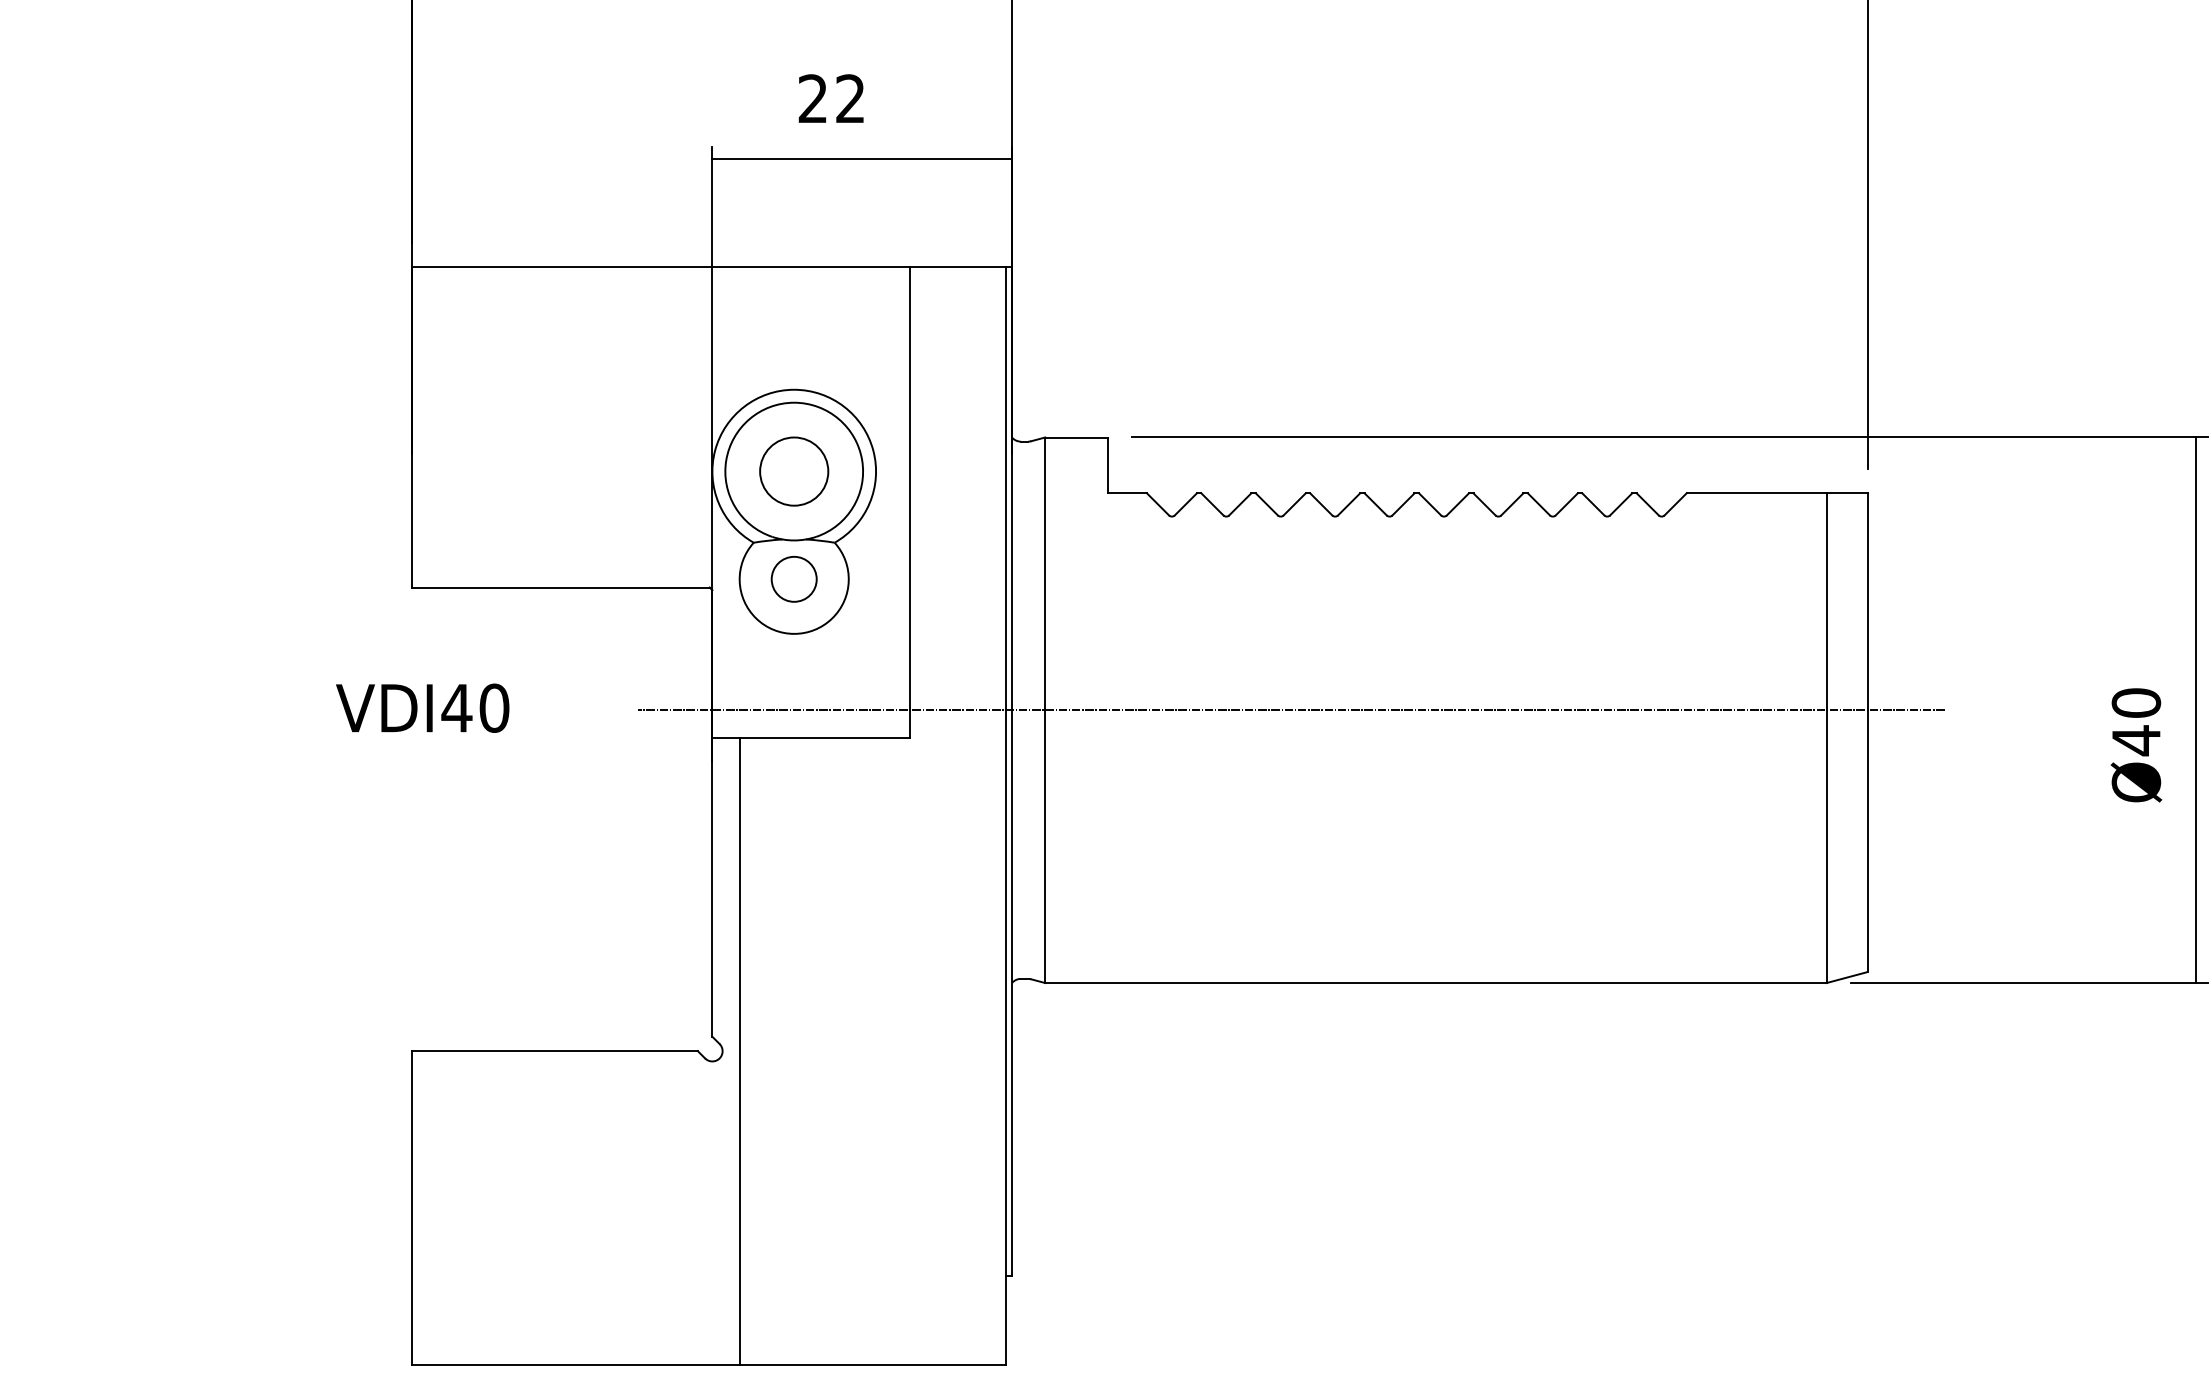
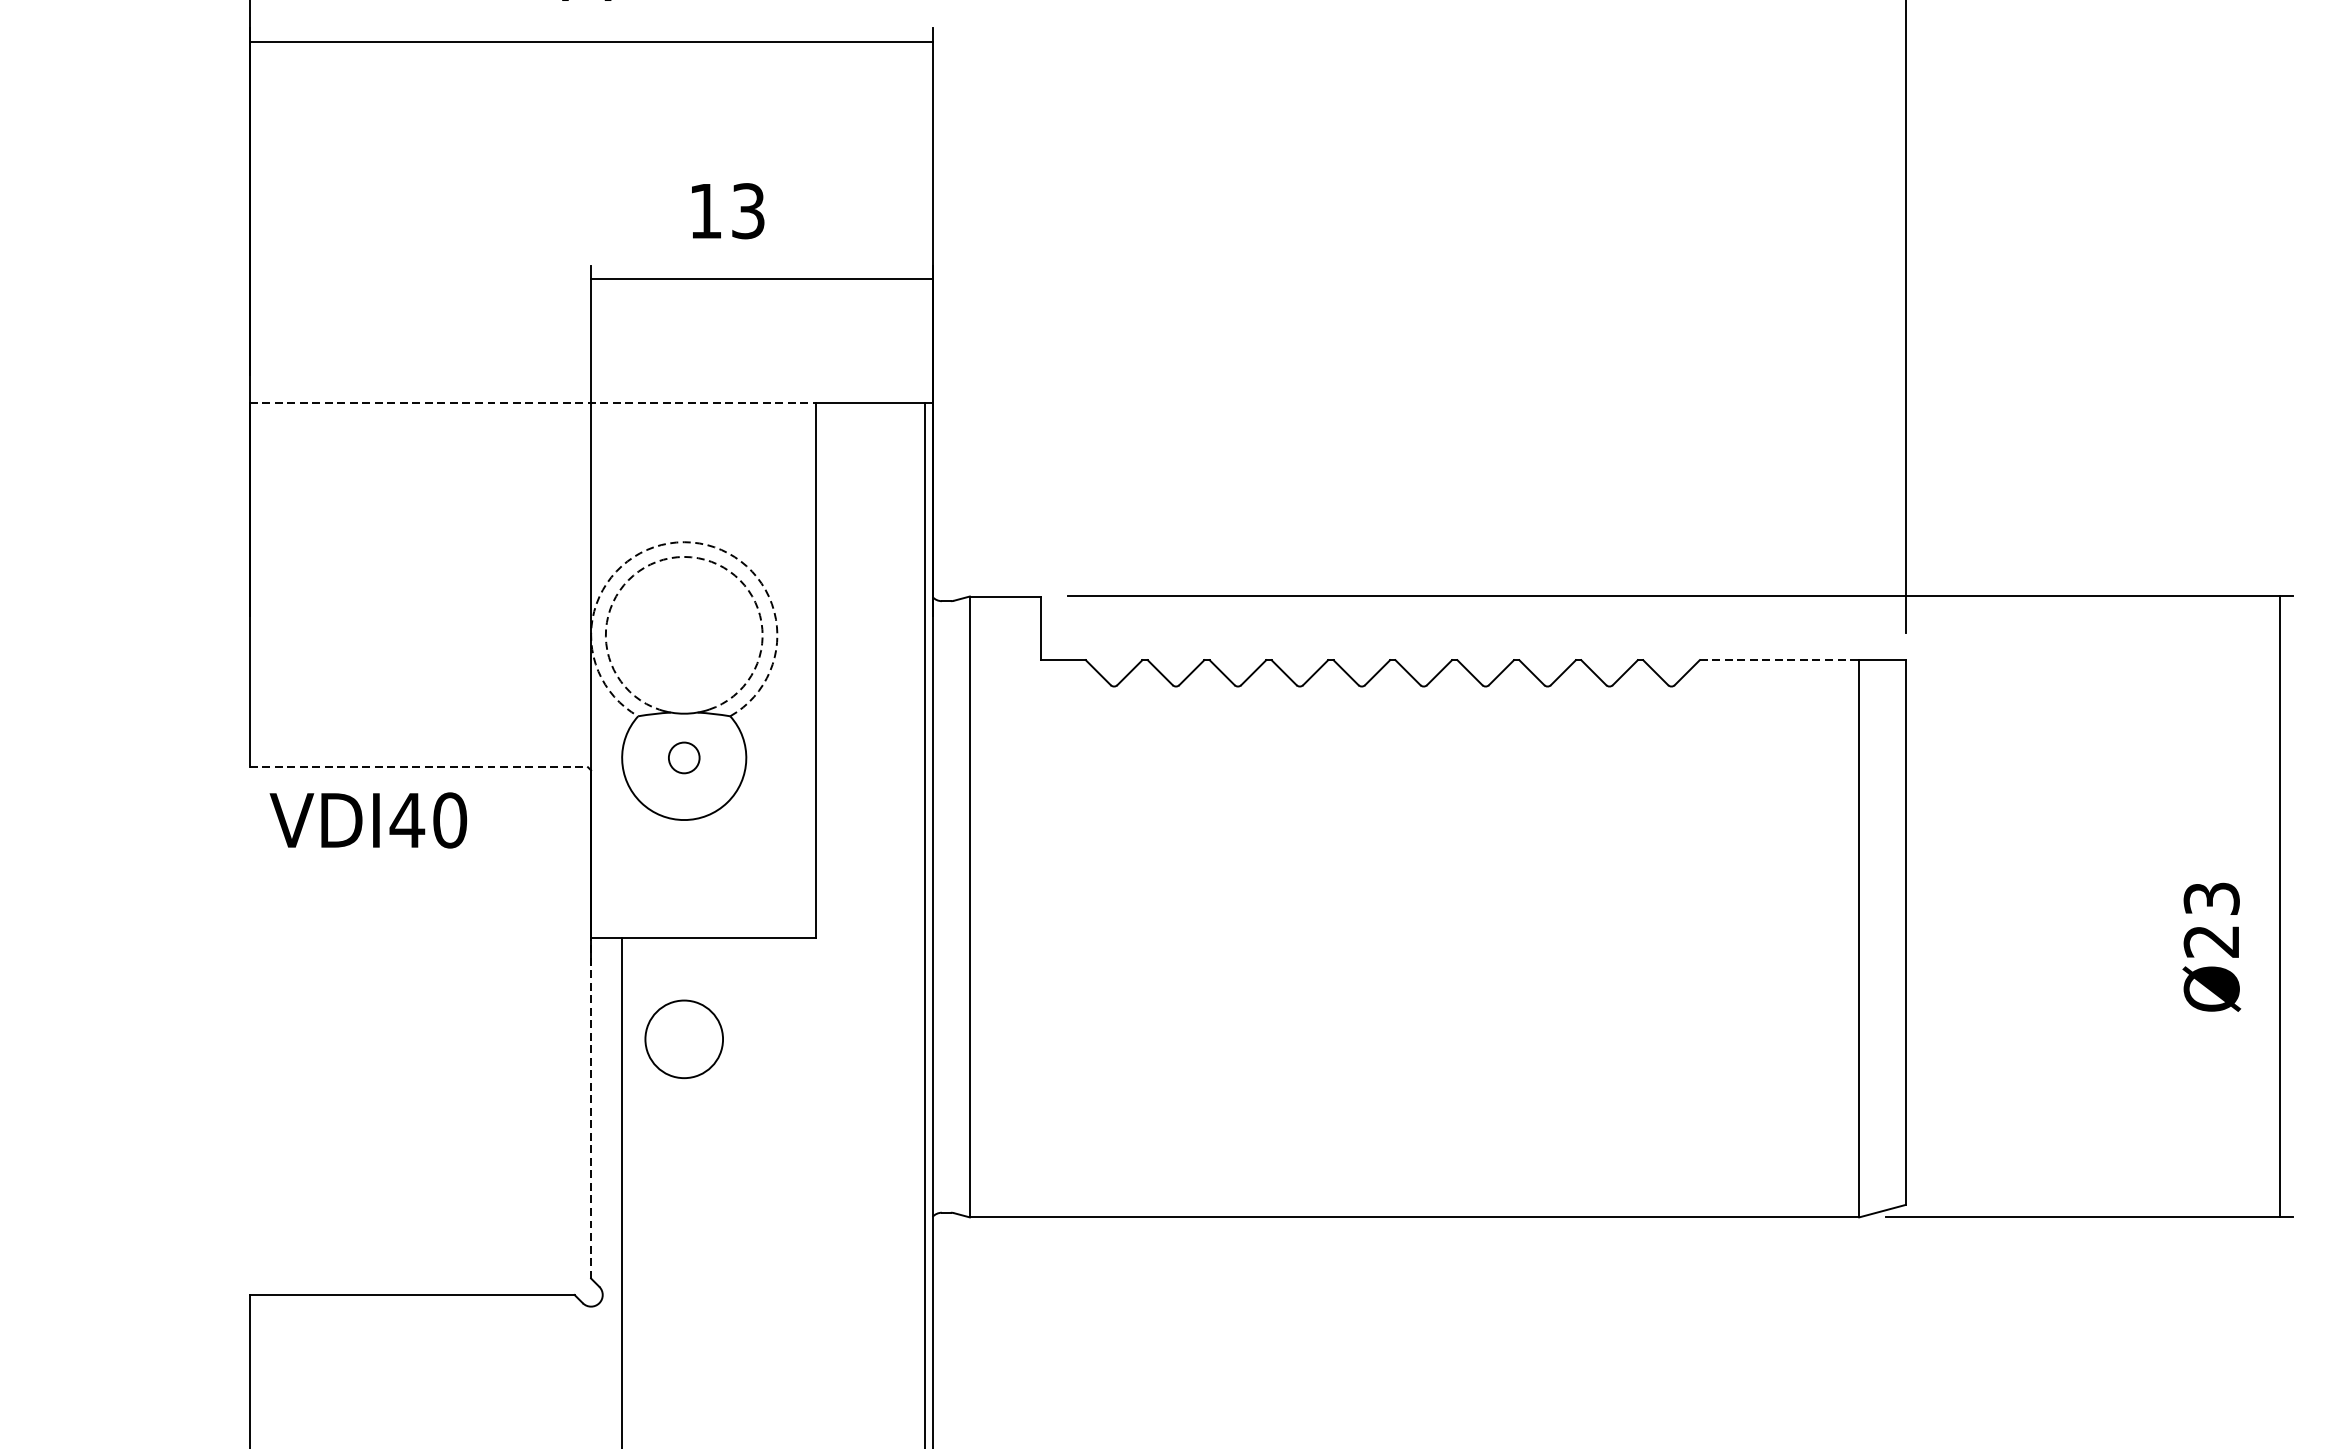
text: (831, 98) -> (726, 210), 22 -> 13
line: (661, 267) -> (533, 403), solid -> dashed
arc: (794, 389) -> (684, 541), solid -> dashed
arc: (794, 402) -> (684, 556), solid -> dashed
circle: (794, 471) -> (684, 1039), moved
line: (1757, 493) -> (1780, 660), solid -> dashed
circle: (793, 578) -> (683, 756), size x0.6
line: (561, 587) -> (419, 767), solid -> dashed
text: (422, 707) -> (368, 819), moved
line: (1290, 710) -> (1249, 907), removed
text: (2136, 722) -> (2211, 920), Ø40 -> Ø23
line: (712, 887) -> (591, 1108), solid -> dashed

